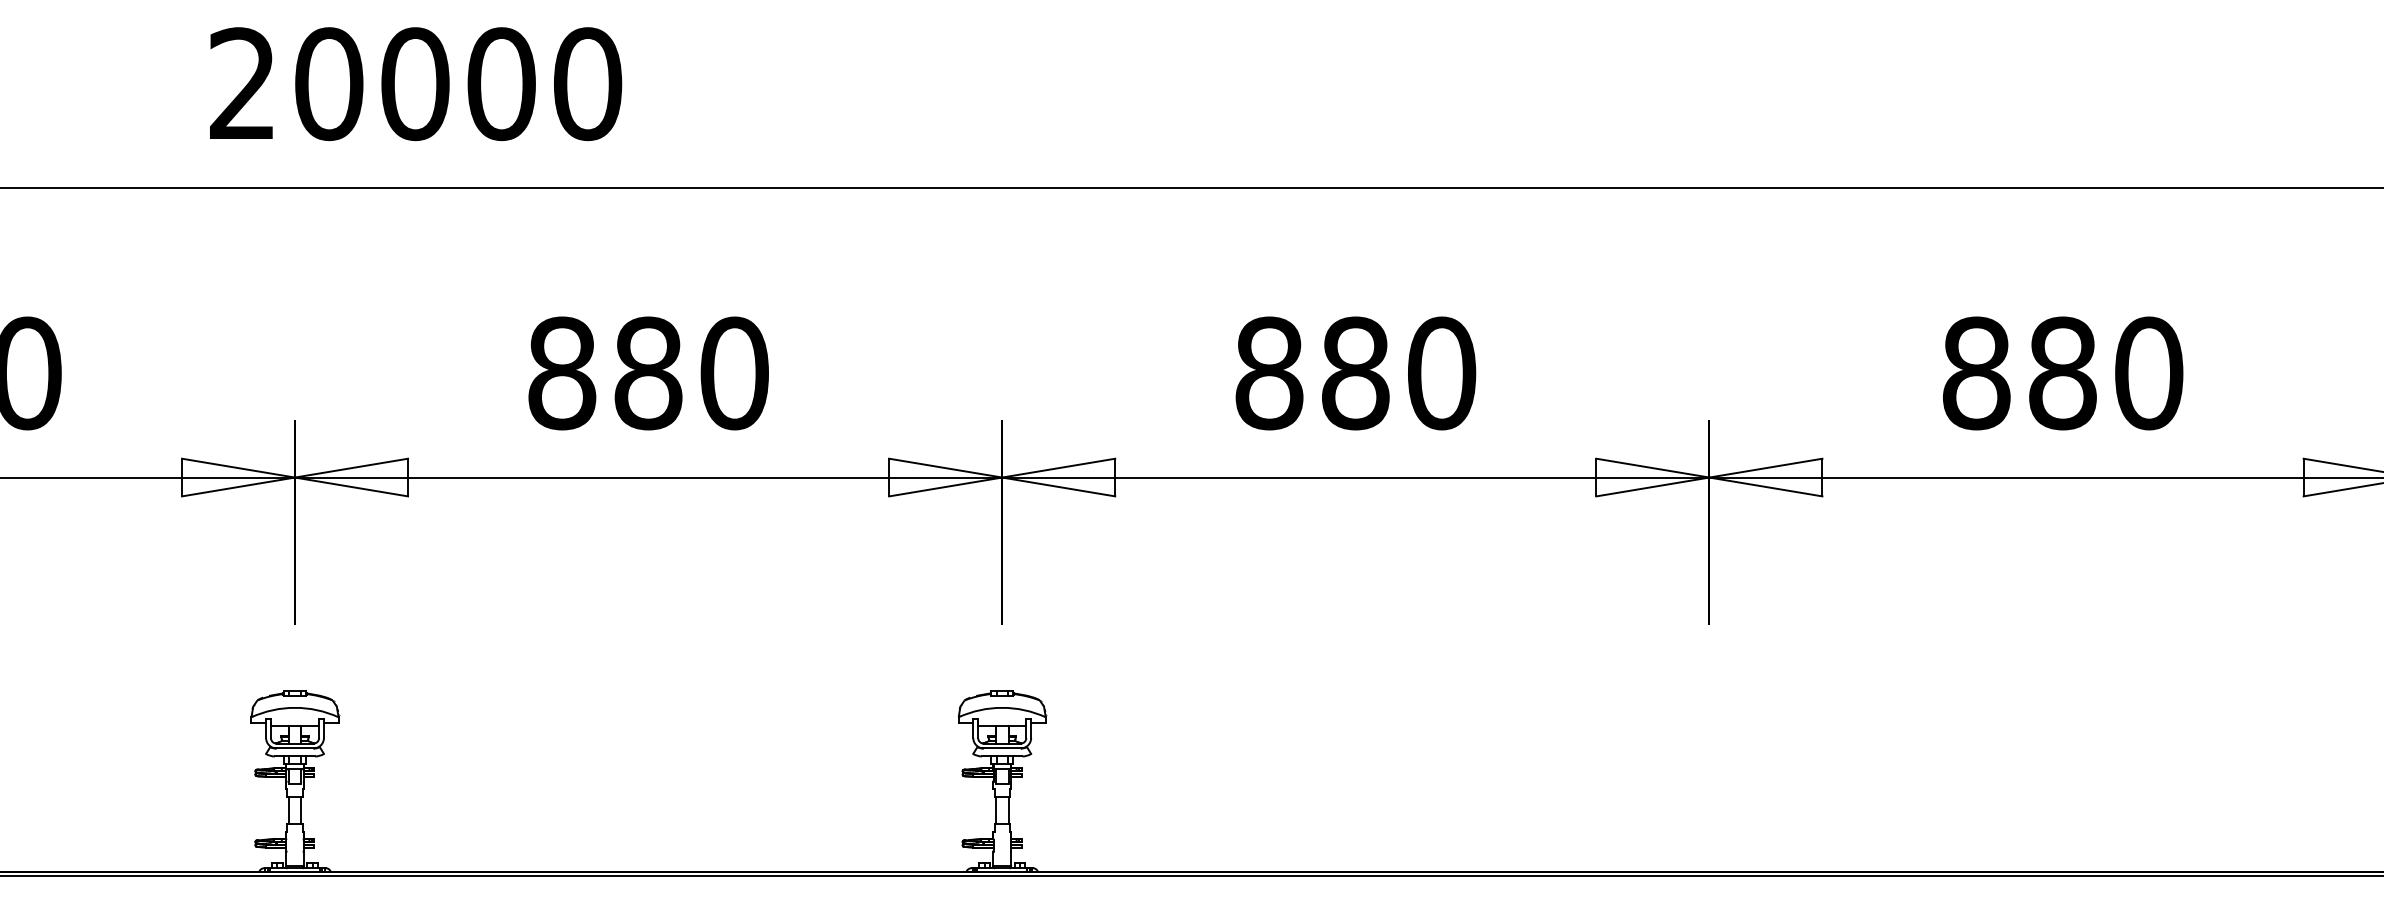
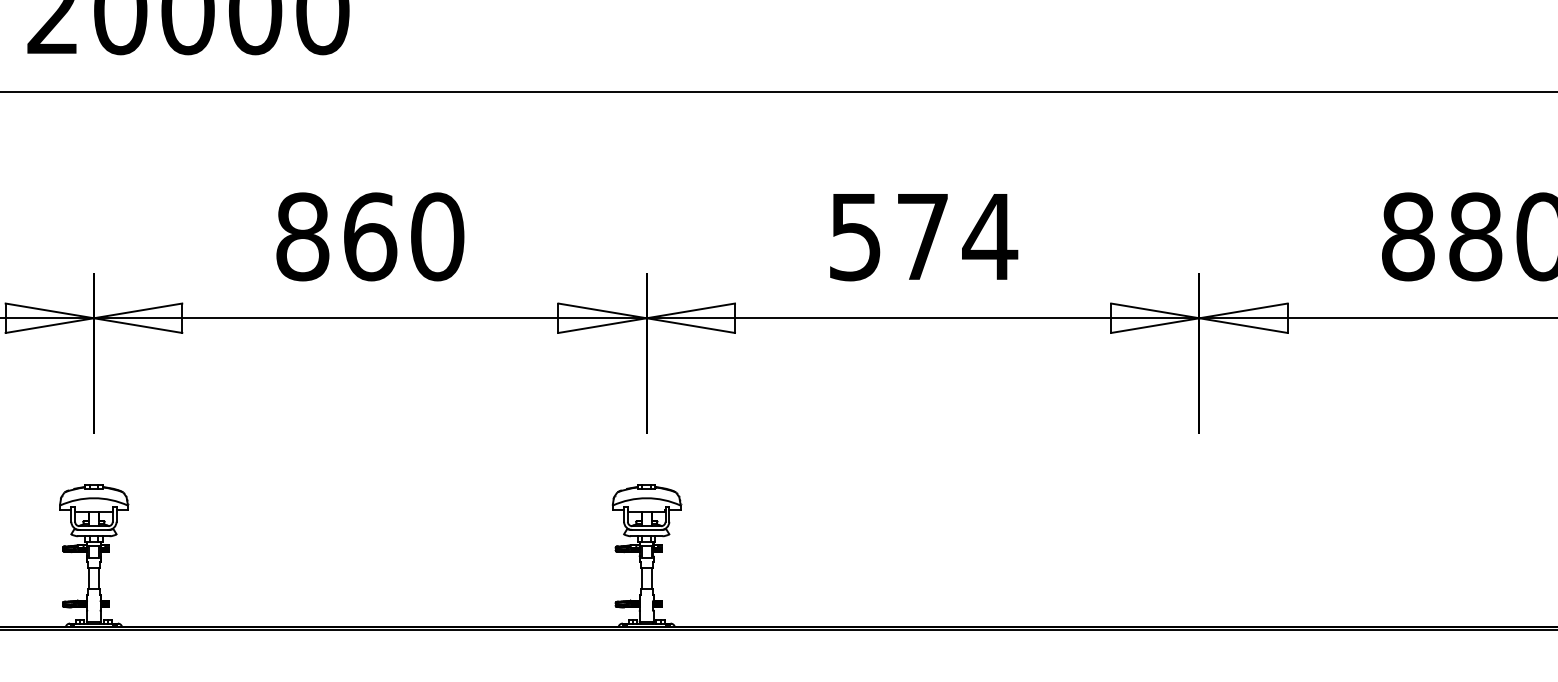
text: (648, 373) -> (370, 236), 880 -> 860
text: (1356, 373) -> (923, 236), 880 -> 574

